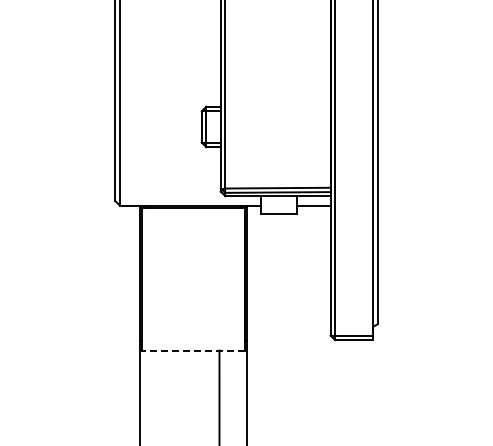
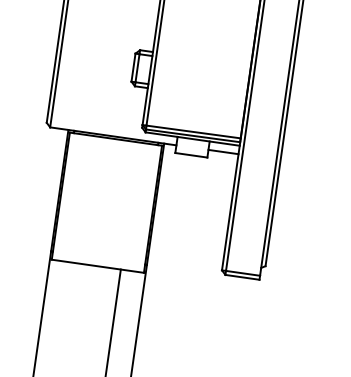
line: (193, 350) -> (97, 266), dashed -> solid

